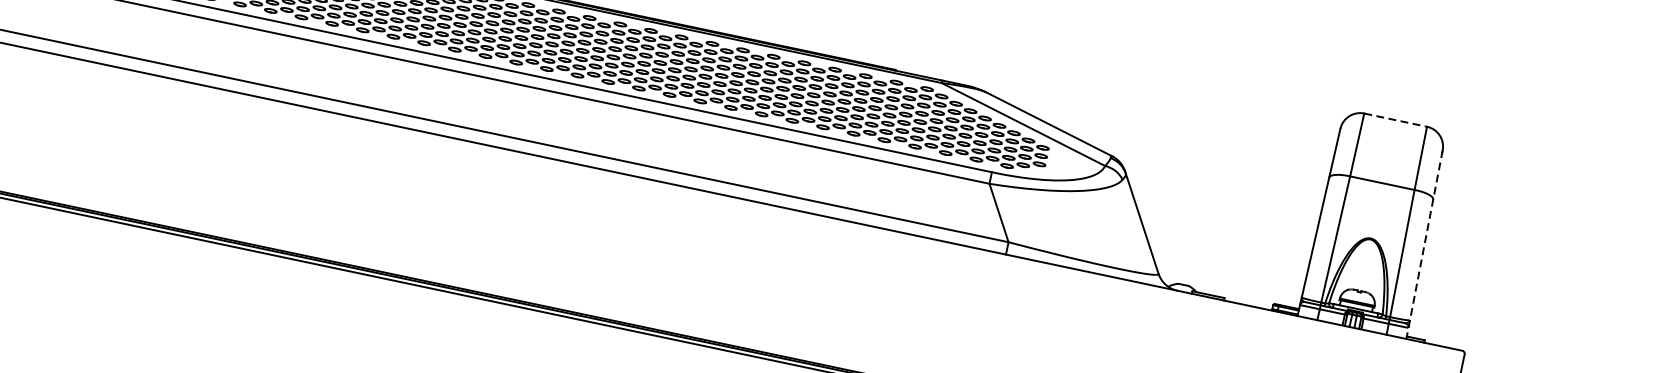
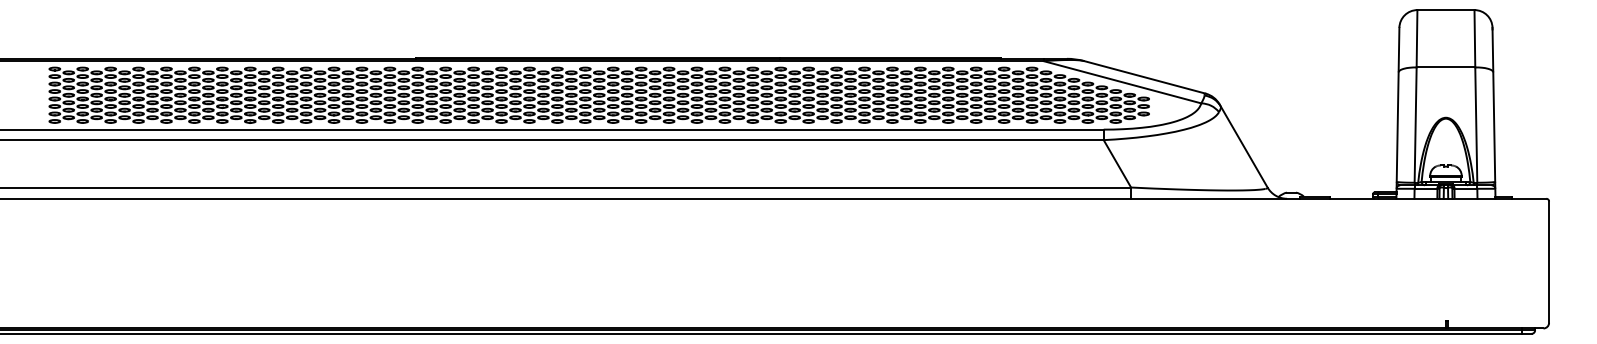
line: (1395, 120) -> (1445, 10), dashed -> solid
line: (1425, 245) -> (1494, 113), dashed -> solid

